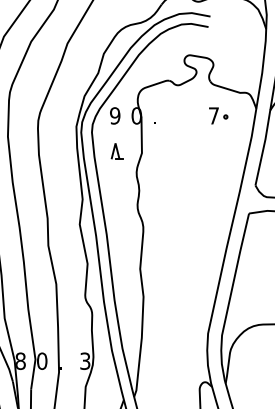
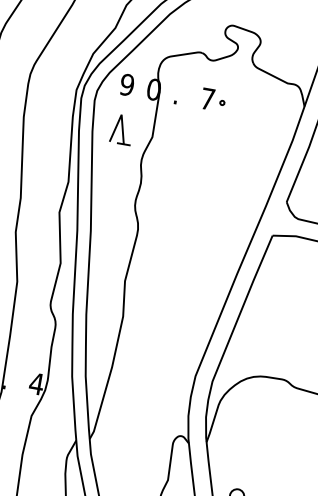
part: (218, 115) -> (213, 99), moved
part: (116, 151) -> (121, 129), size x1.43
text: (84, 360) -> (35, 382), 3 -> 4

